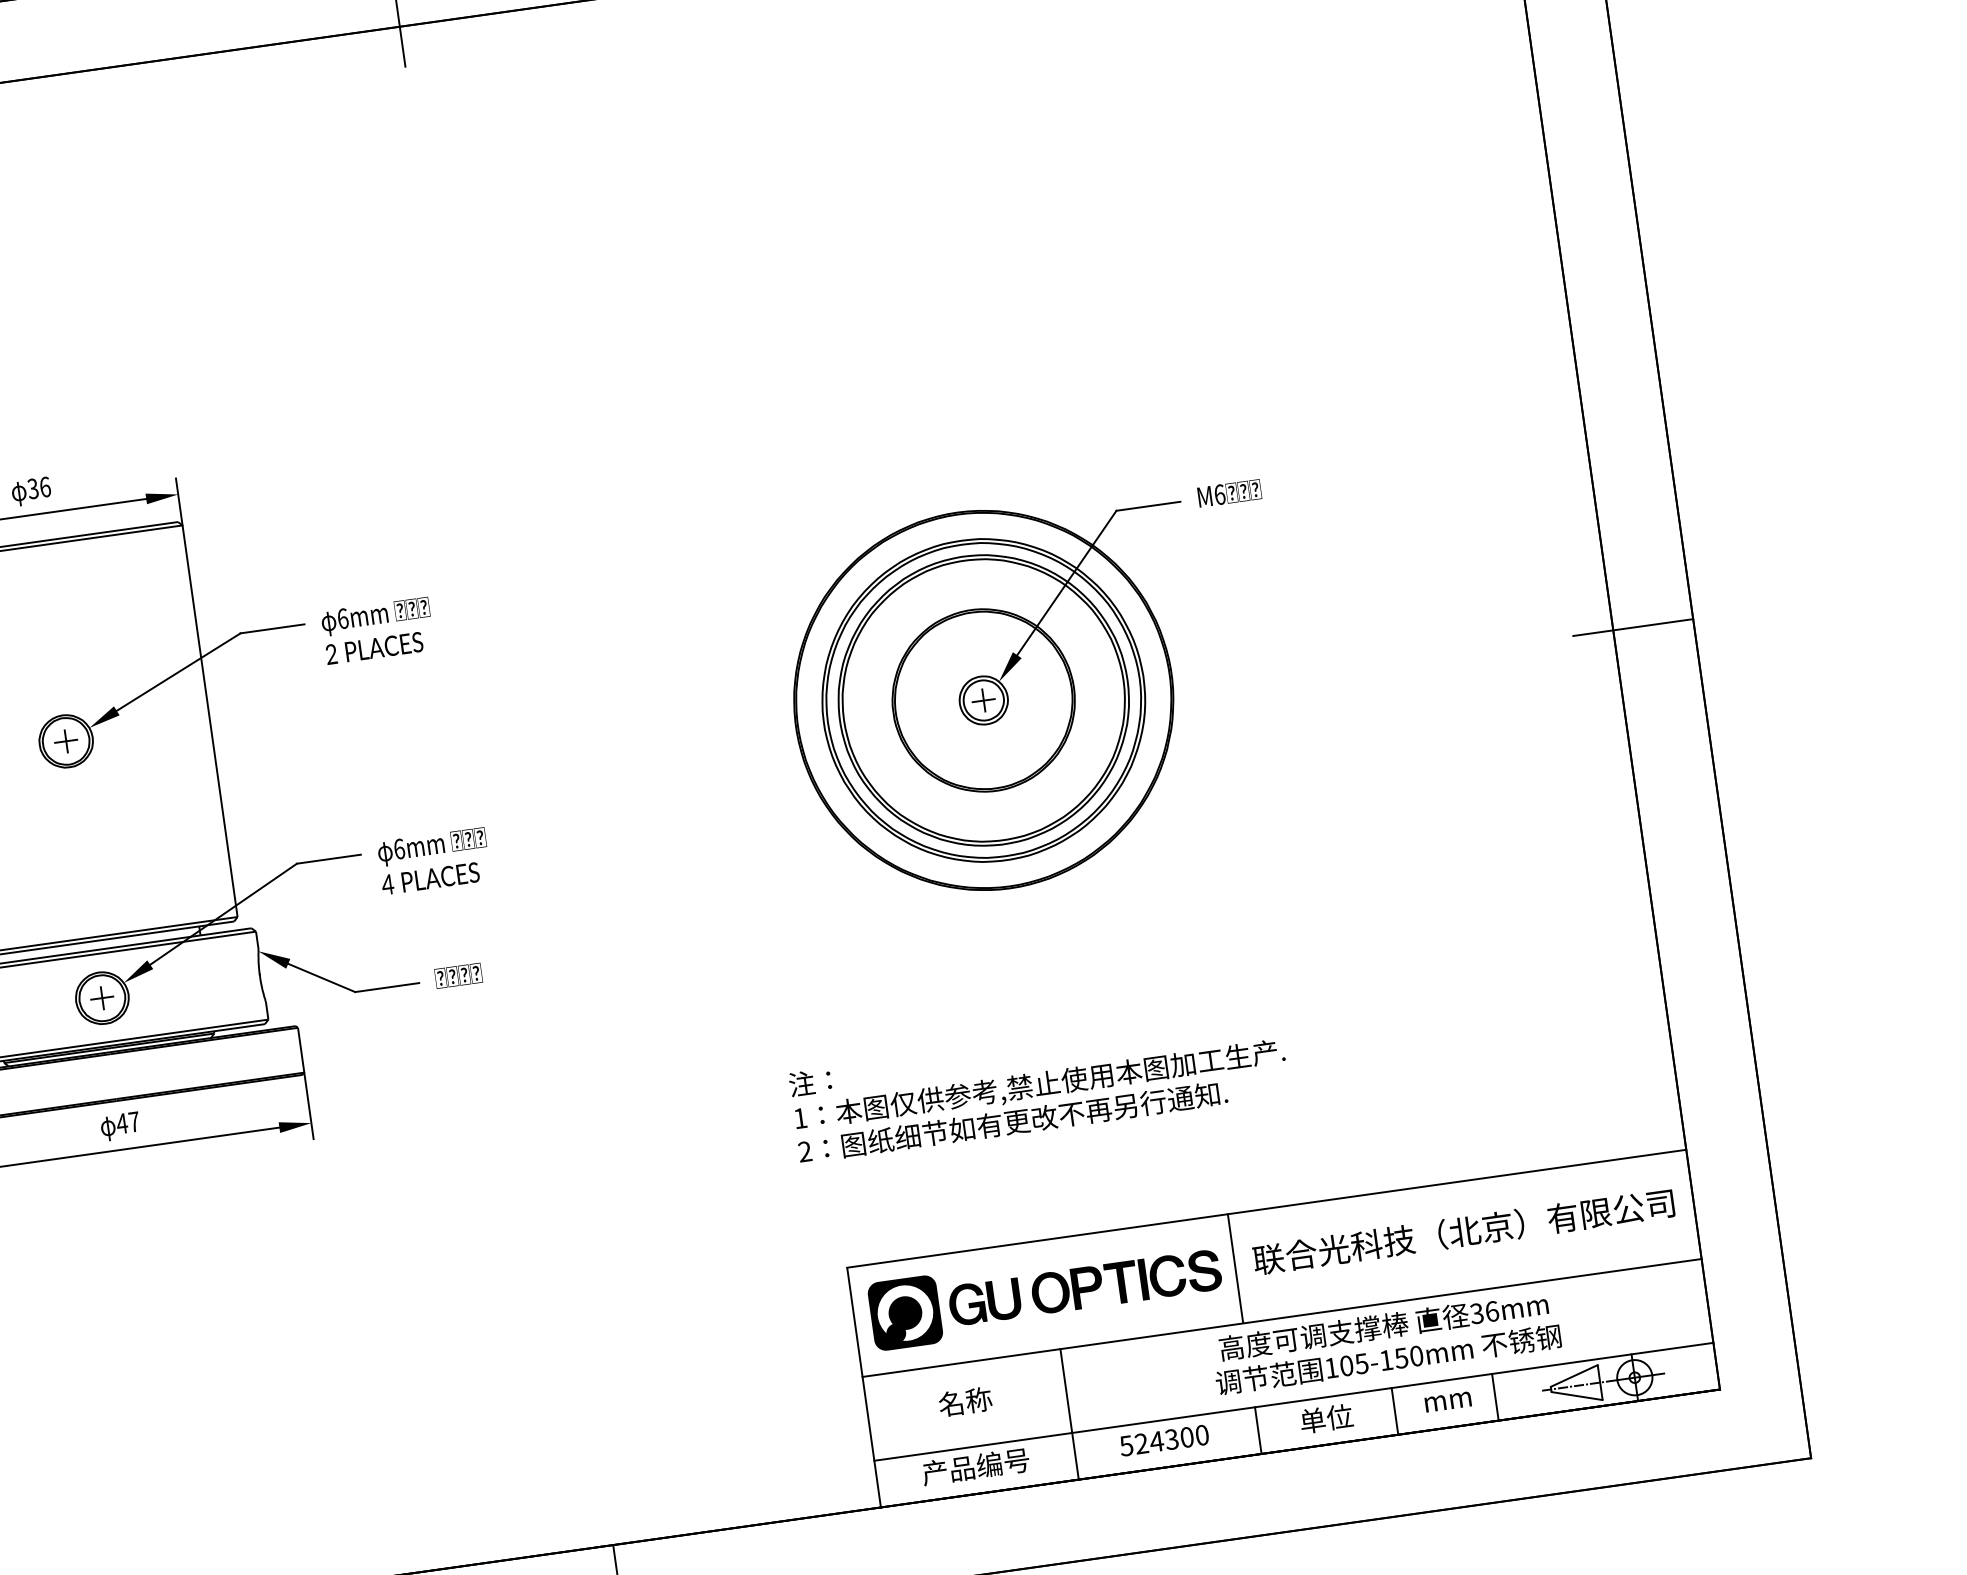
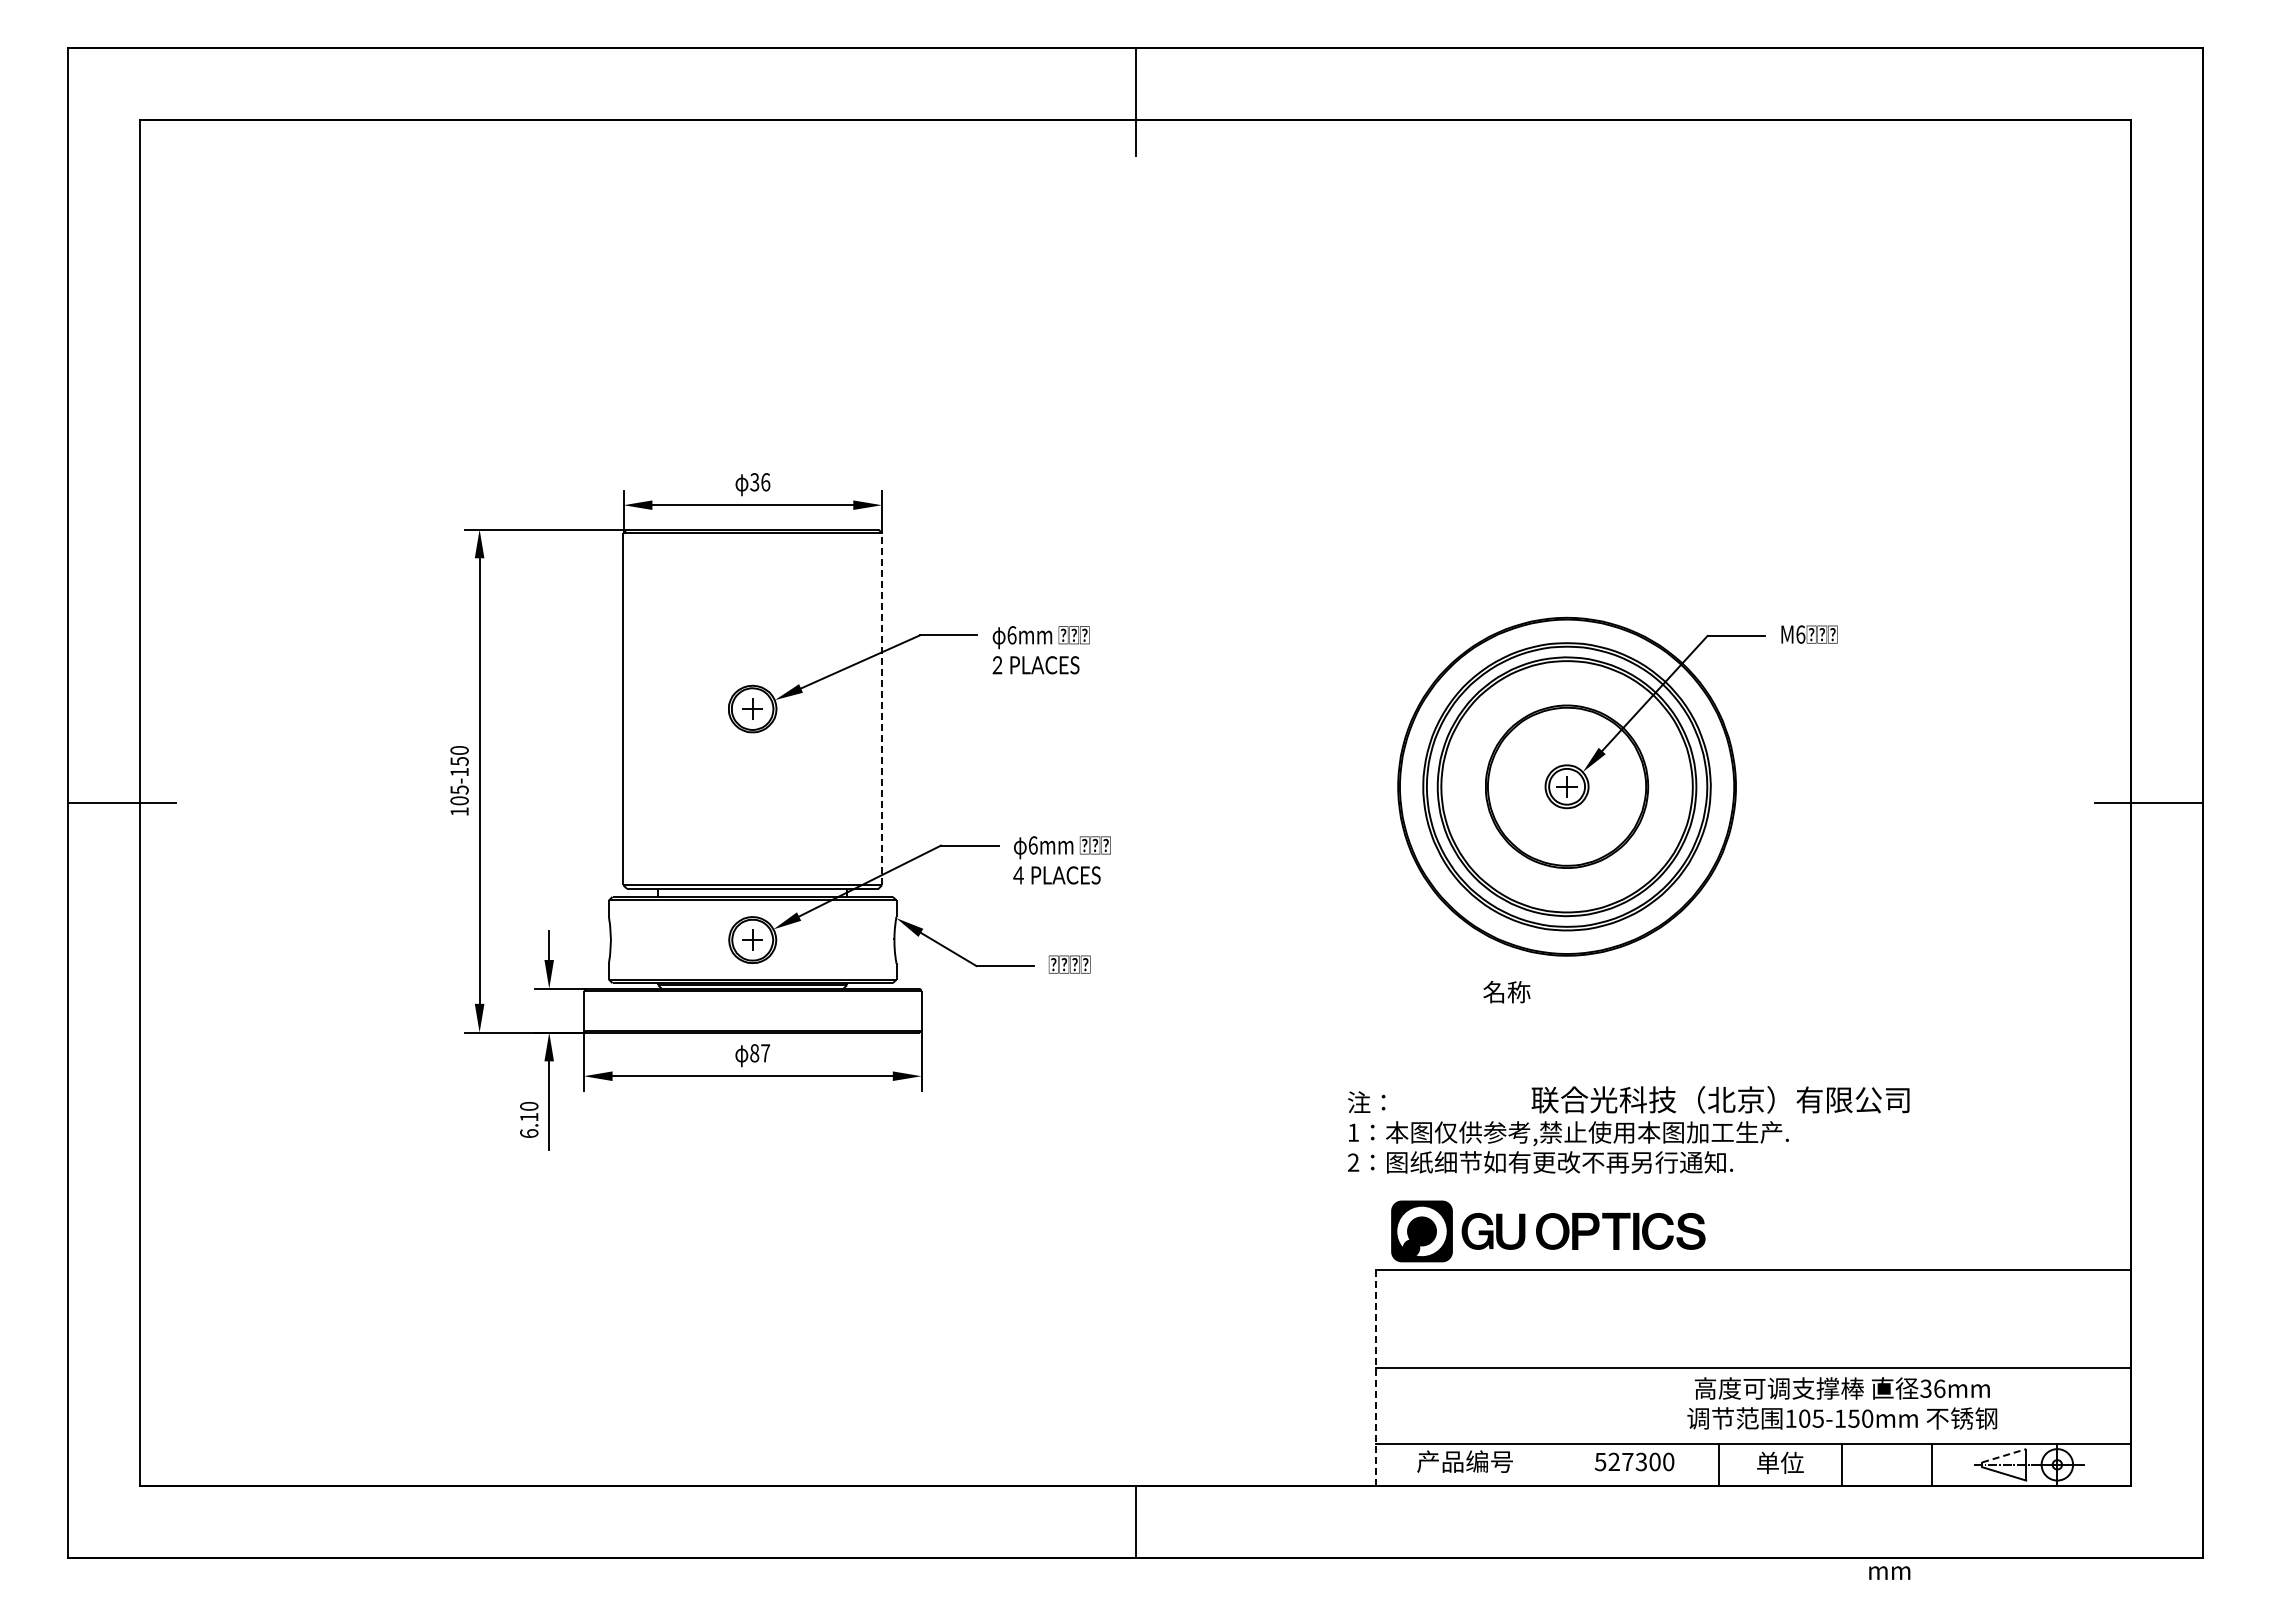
line: (210, 720) -> (882, 708), solid -> dashed
text: (122, 1123) -> (754, 1053), 47 -> 87
text: (1463, 1231) -> (1720, 1099), moved
line: (1235, 1267) -> (1718, 1318), removed
part: (1046, 1293) -> (1548, 1231), moved
line: (1574, 1375) -> (2004, 1455), solid -> dashed
line: (864, 1388) -> (1376, 1378), solid -> dashed
text: (1447, 1401) -> (1889, 1572), moved
text: (965, 1402) -> (1506, 992), moved
line: (1069, 1413) -> (1554, 1426), removed
text: (1156, 1441) -> (1627, 1461), 524300 -> 527300

